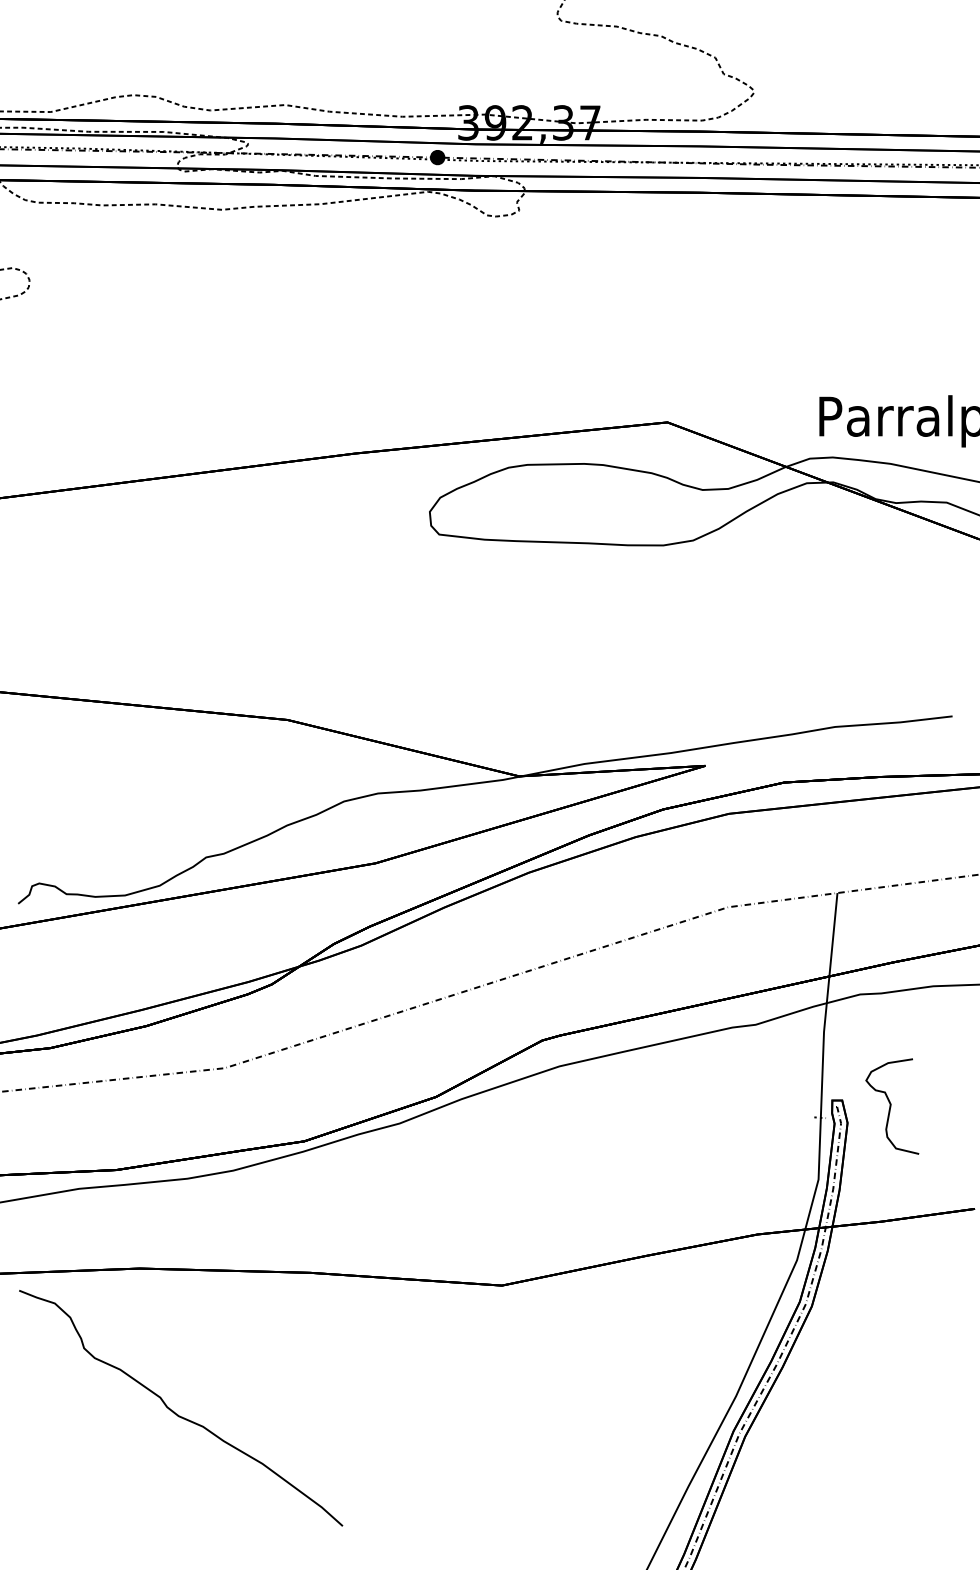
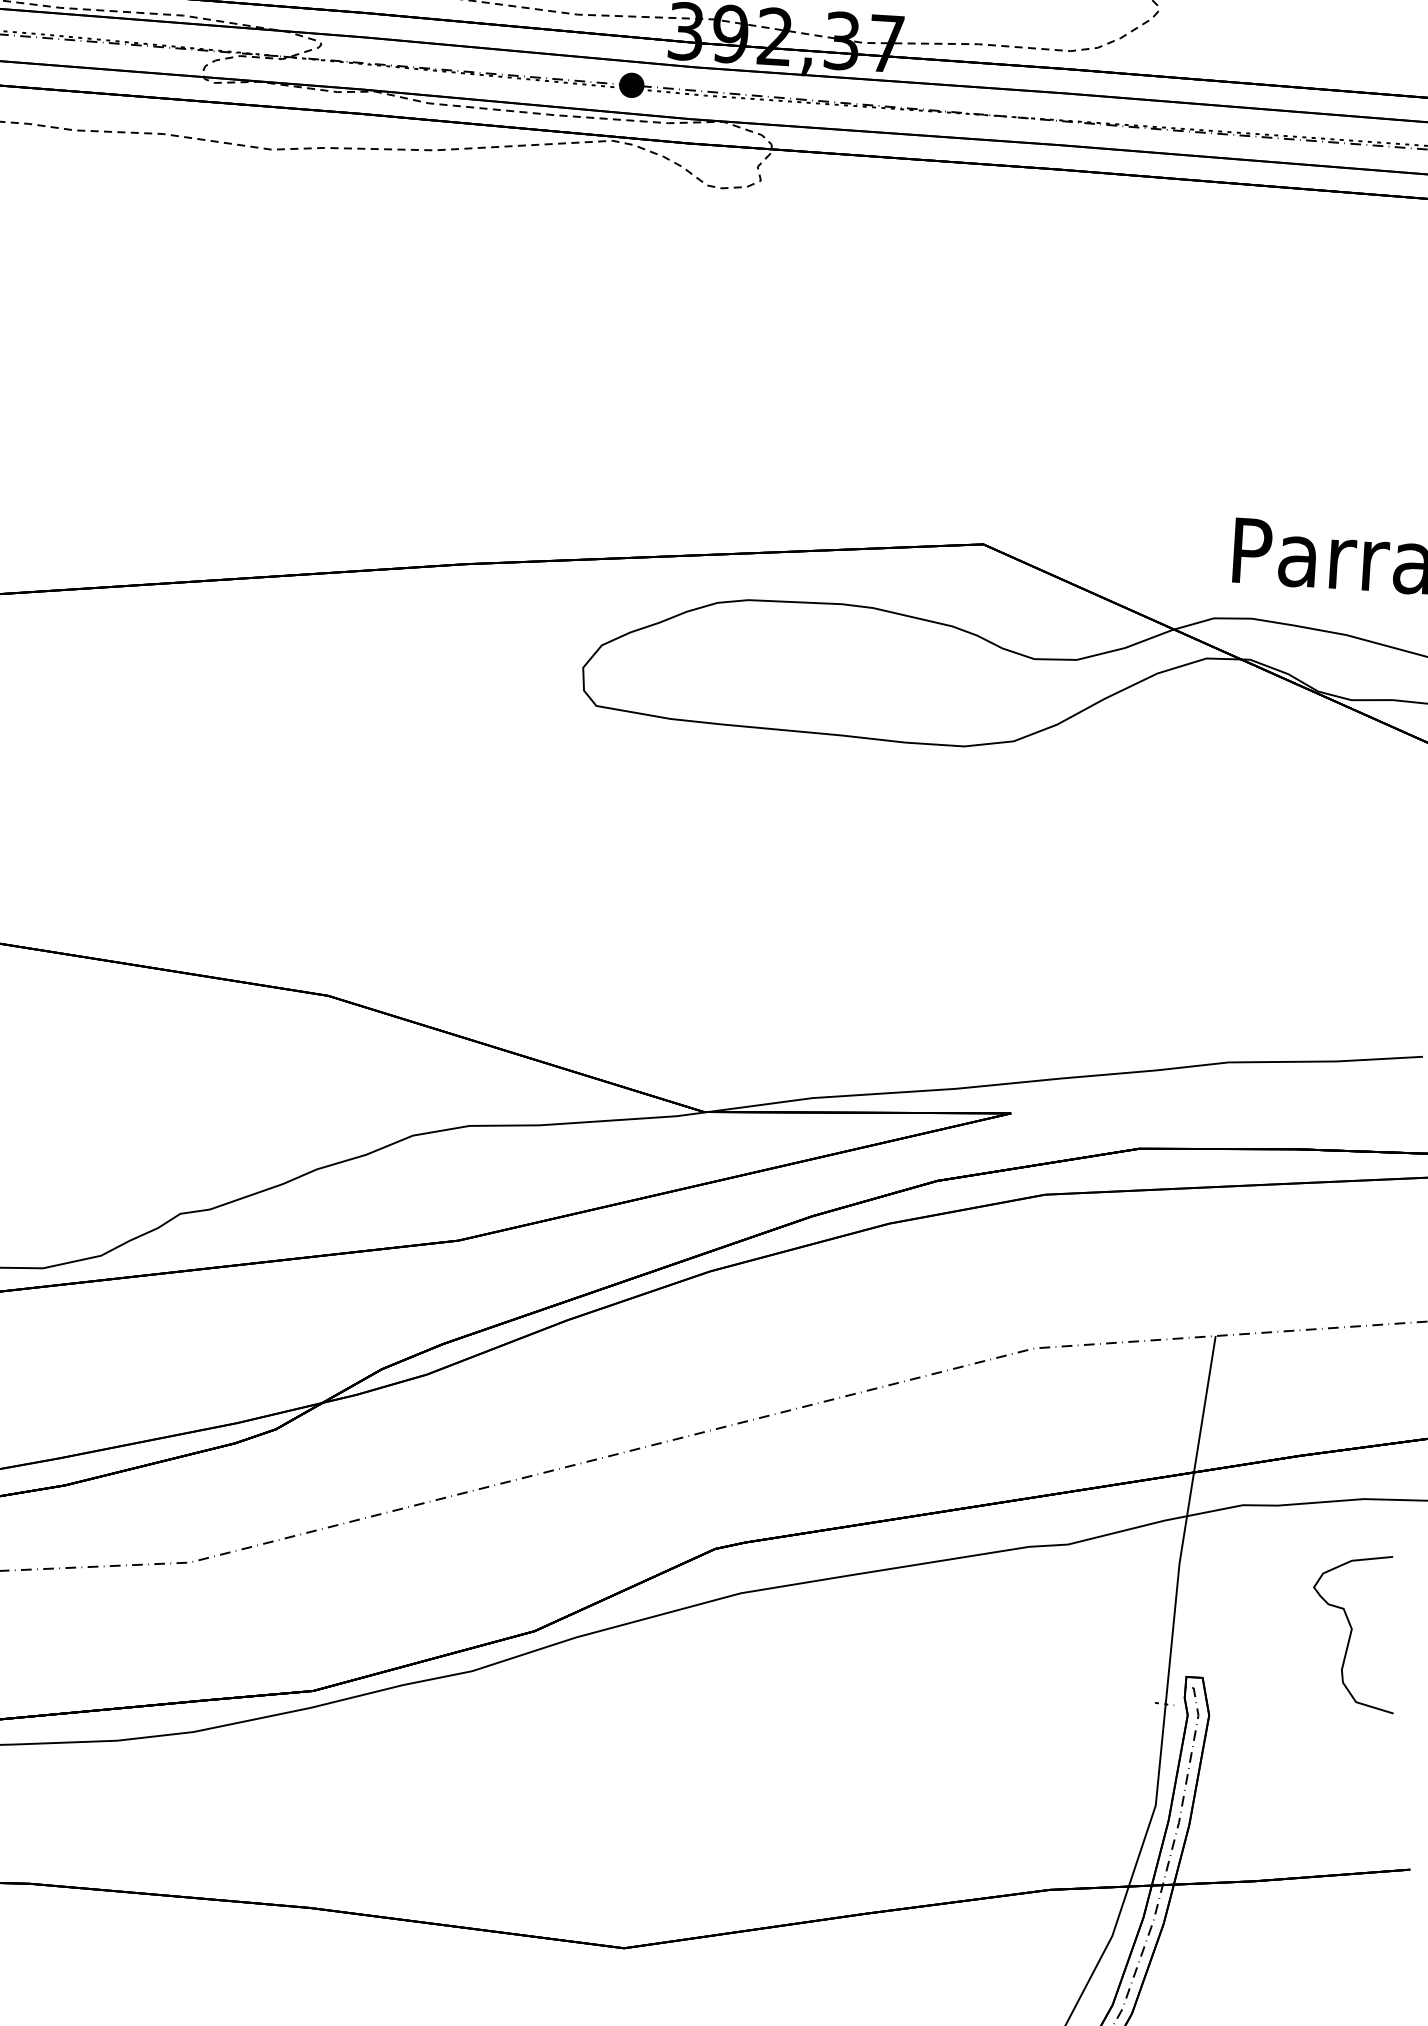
curve: (891, 1106) -> (1352, 1632), moved

